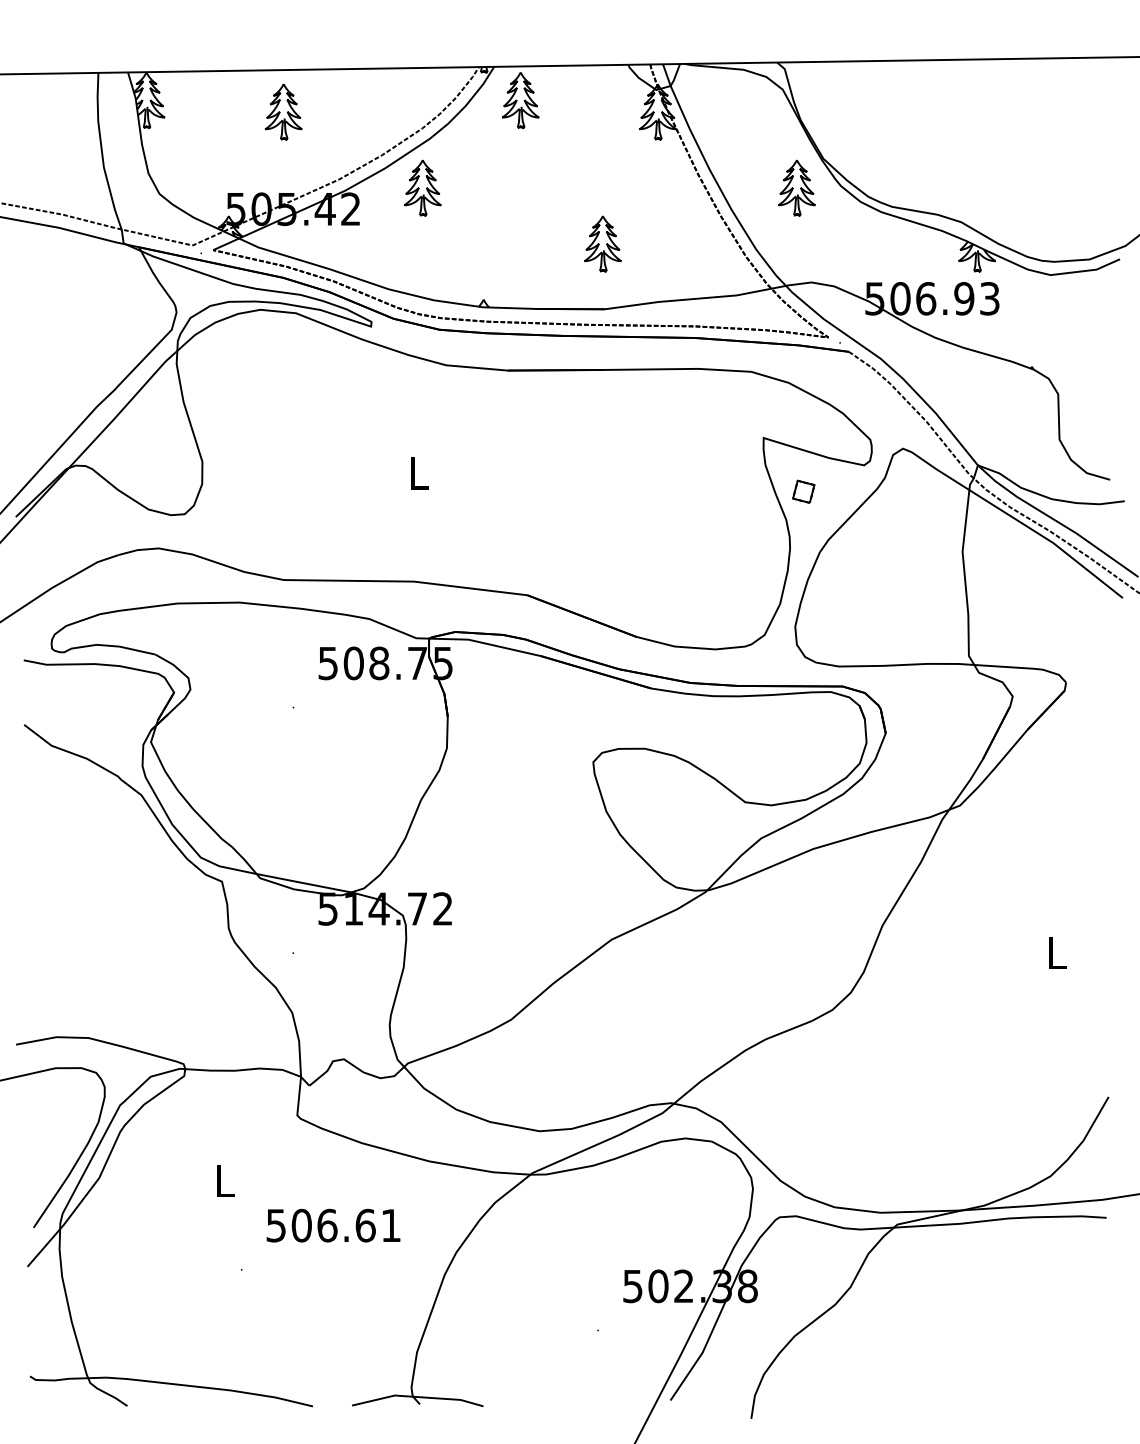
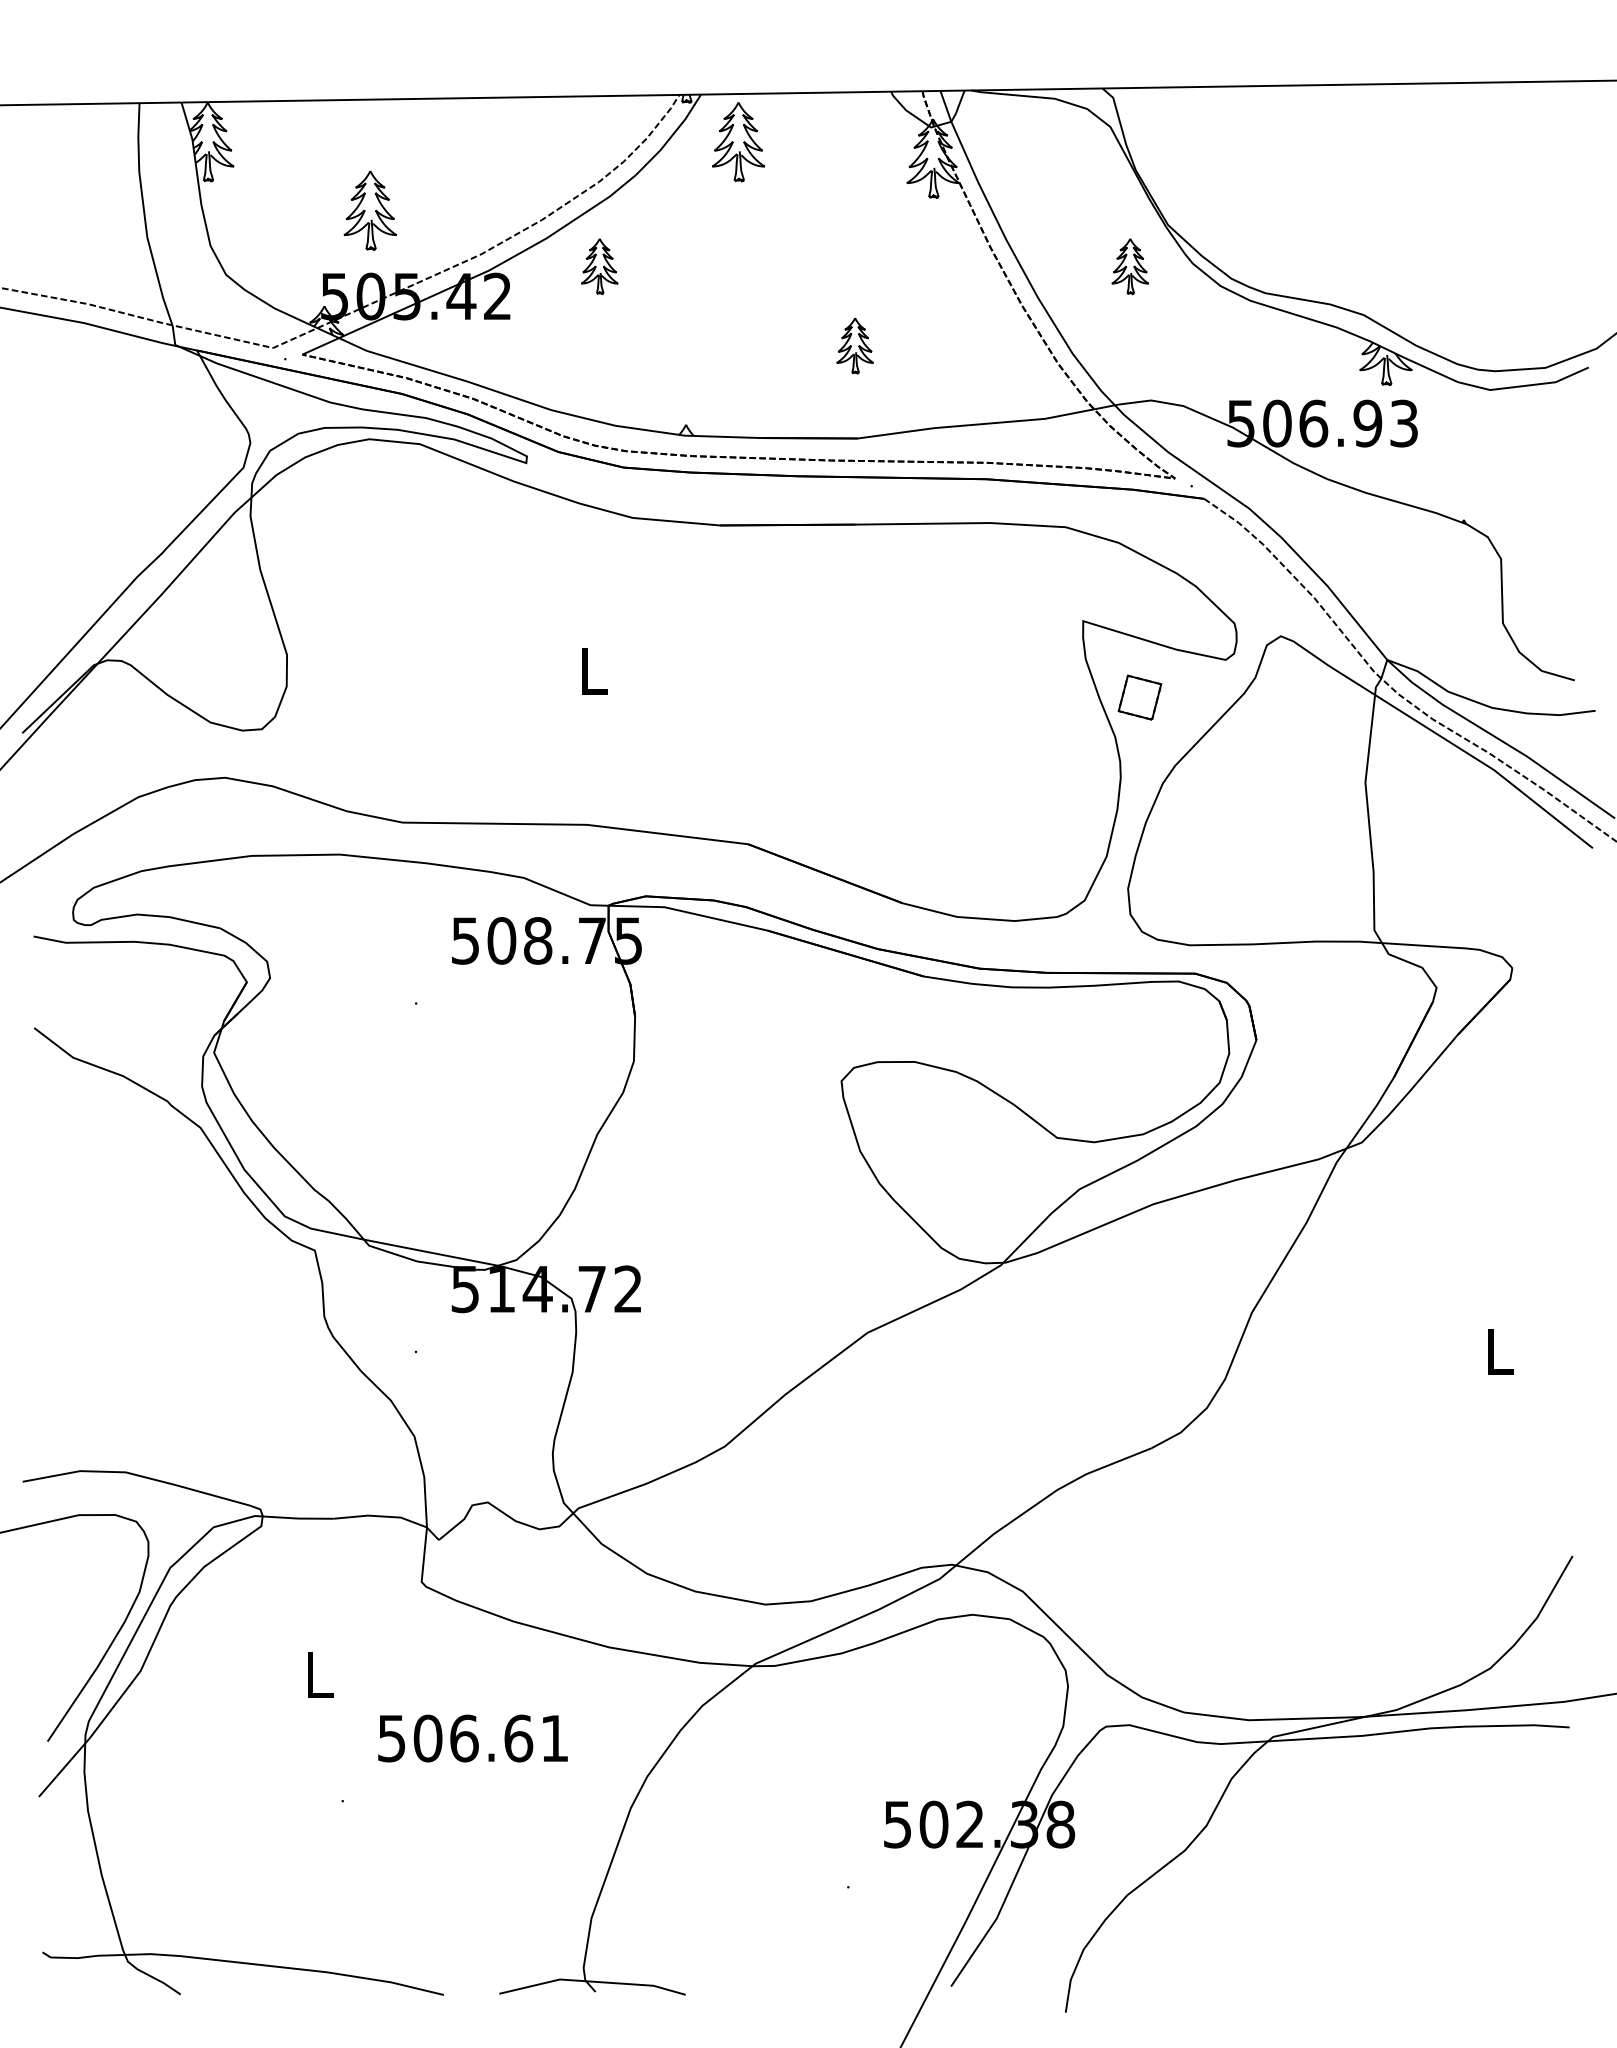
part: (283, 111) -> (369, 210), moved
part: (422, 188) -> (599, 266), size x0.7
part: (796, 188) -> (1129, 266), size x0.7
part: (602, 243) -> (854, 345), size x0.7
part: (804, 491) -> (1140, 696), size x1.4

